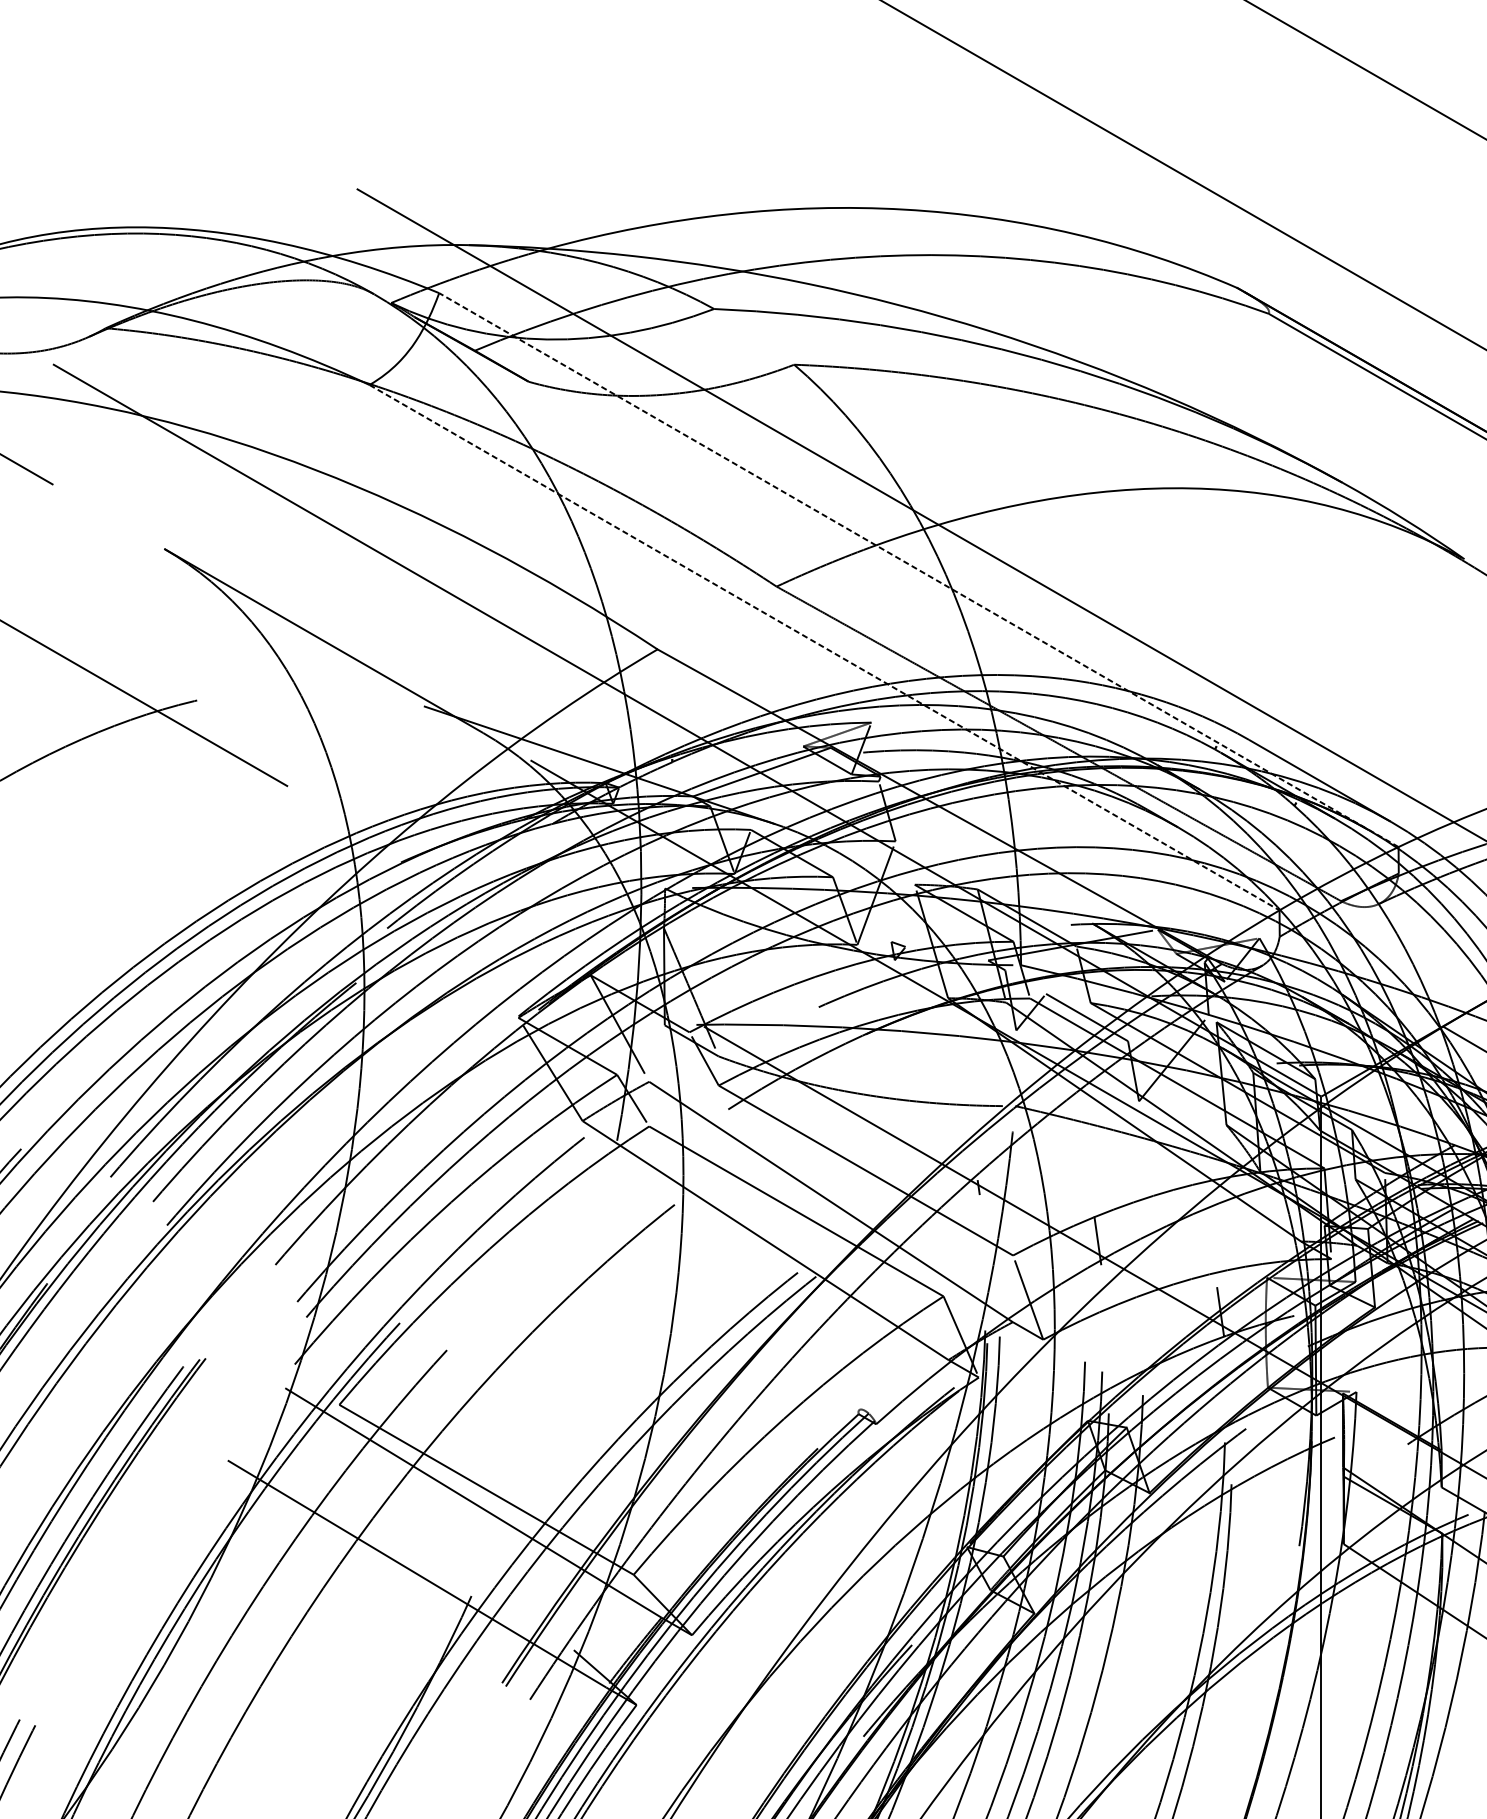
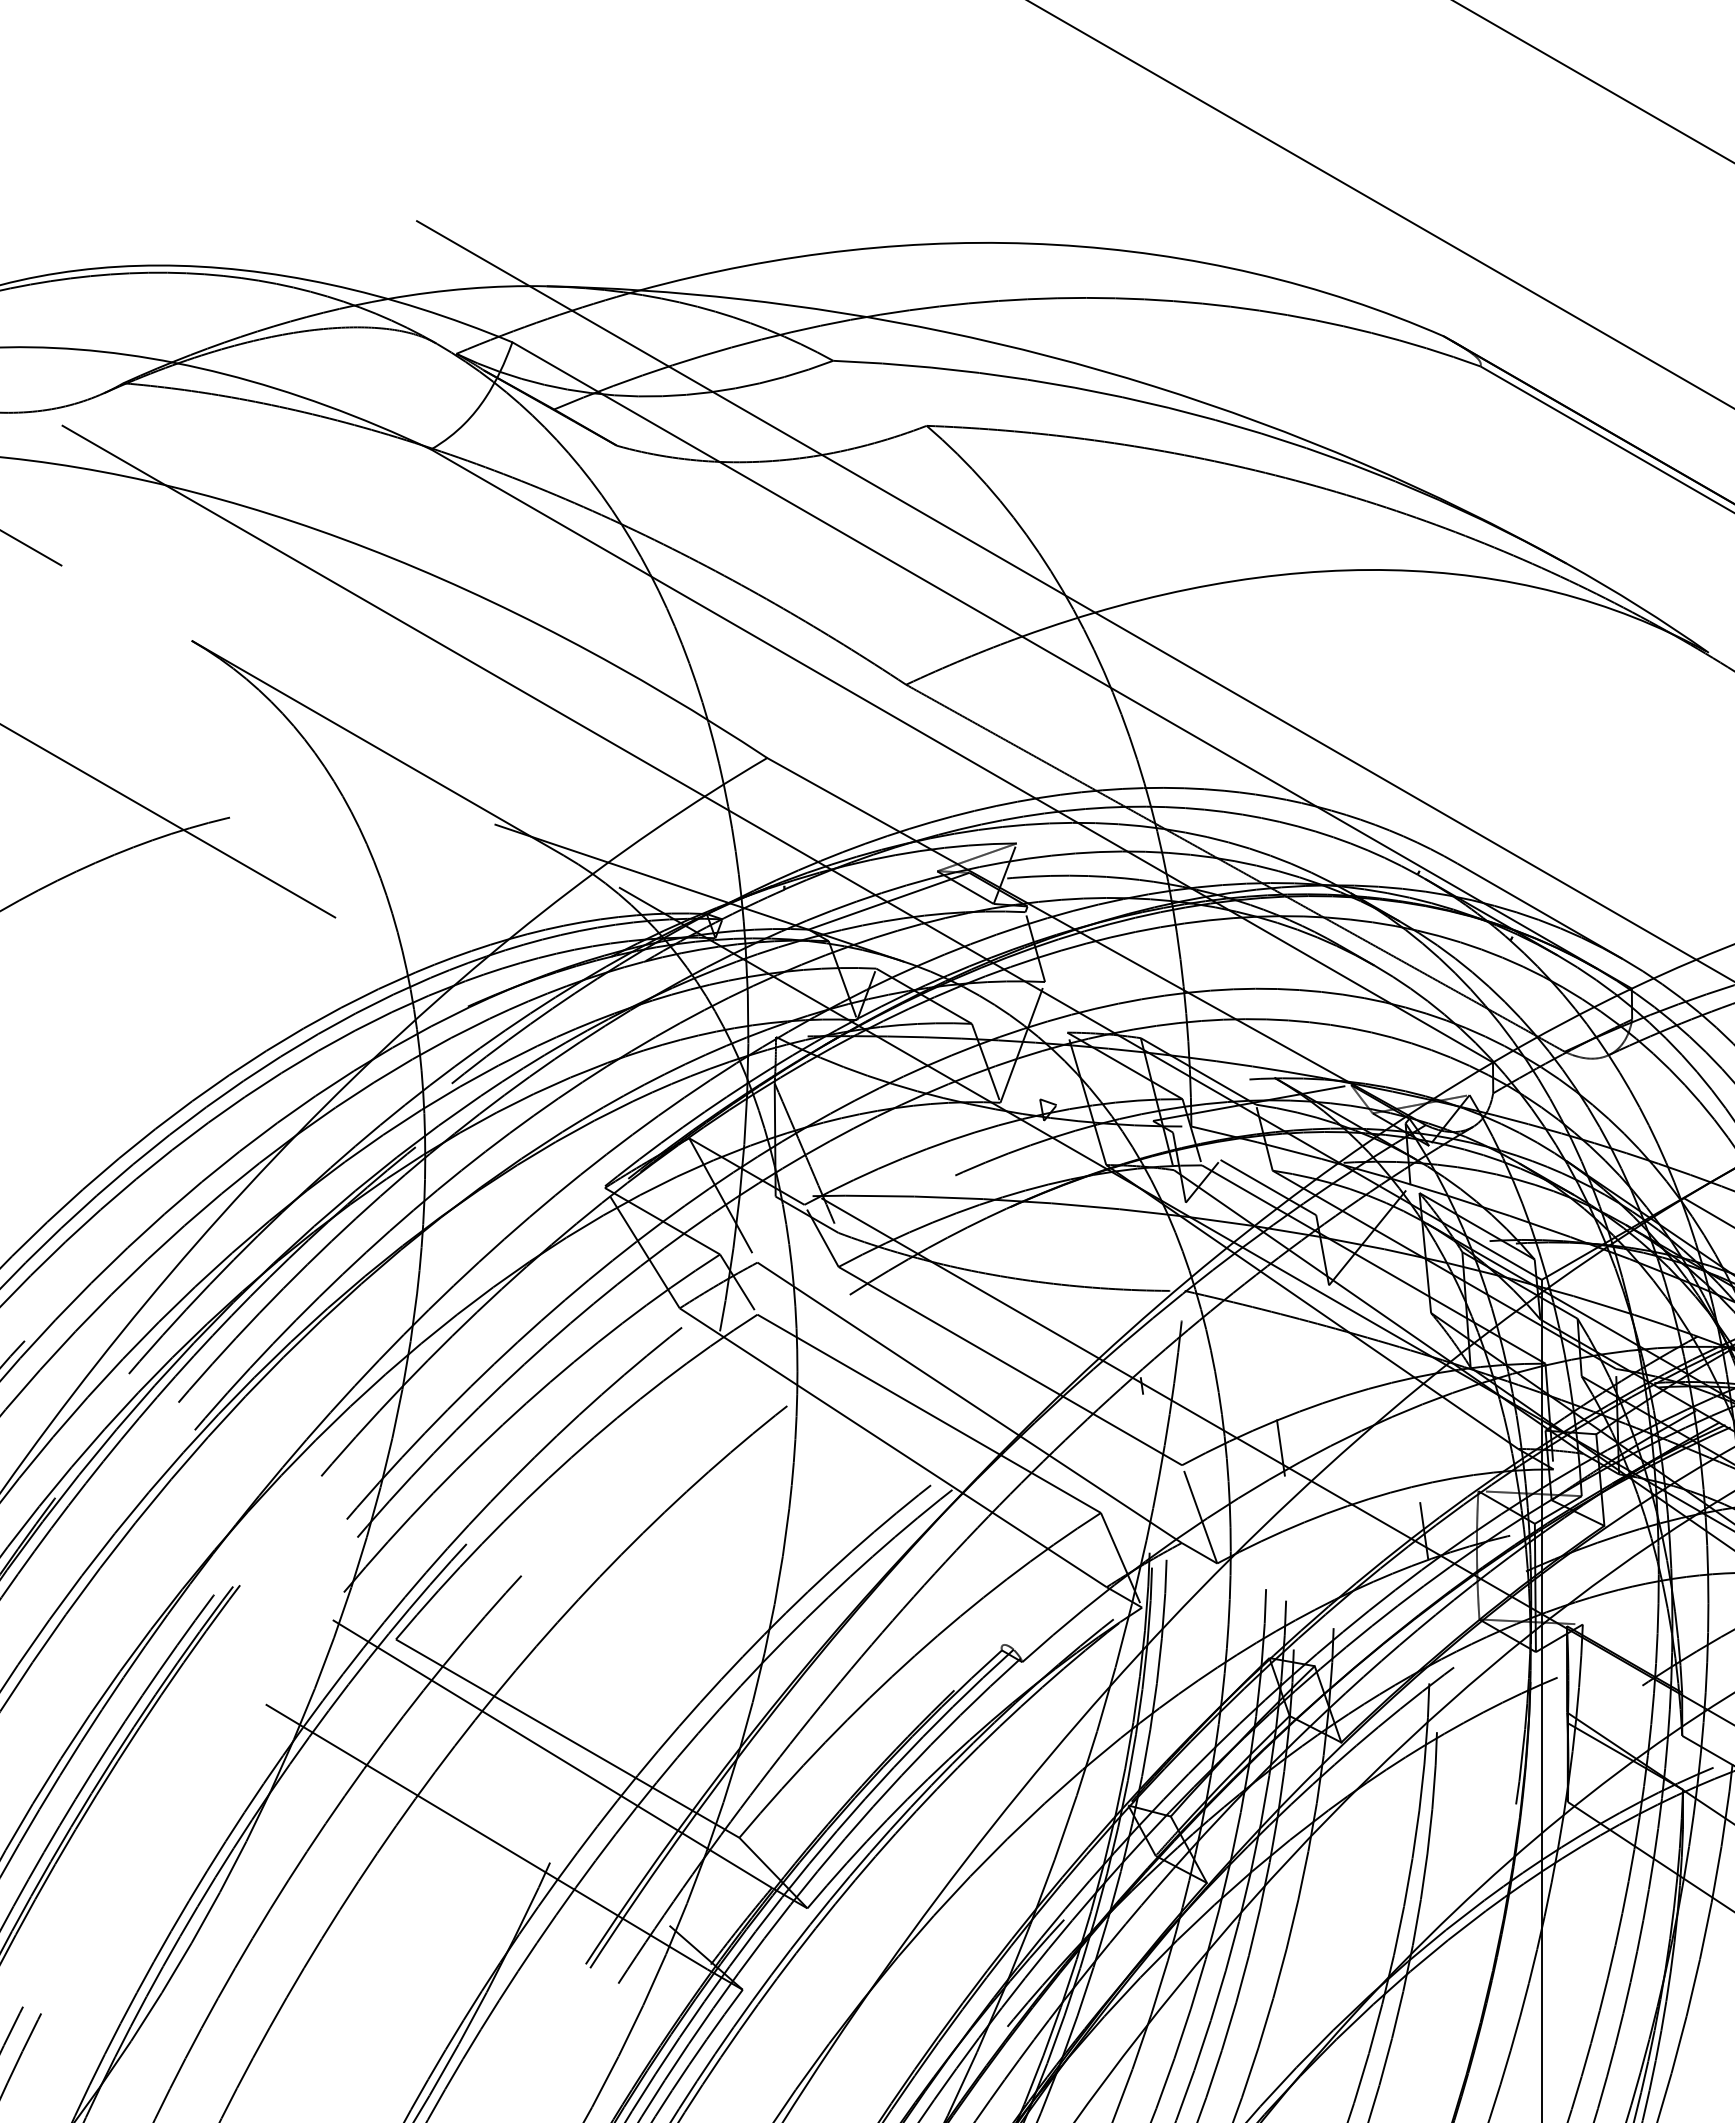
line: (918, 570) -> (1071, 665), dashed -> solid
line: (824, 648) -> (962, 756), dashed -> solid

